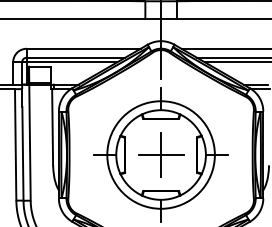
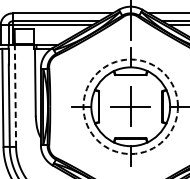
line: (29, 142) -> (15, 95), solid -> dashed
circle: (160, 154) -> (130, 106), solid -> dashed

